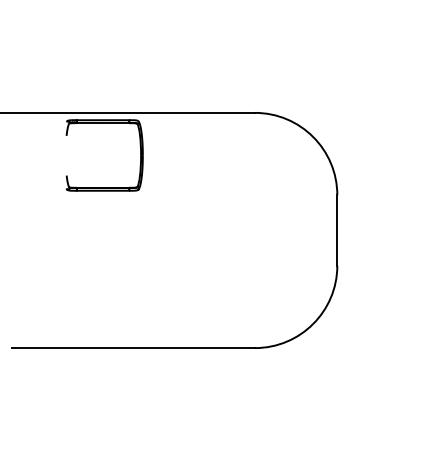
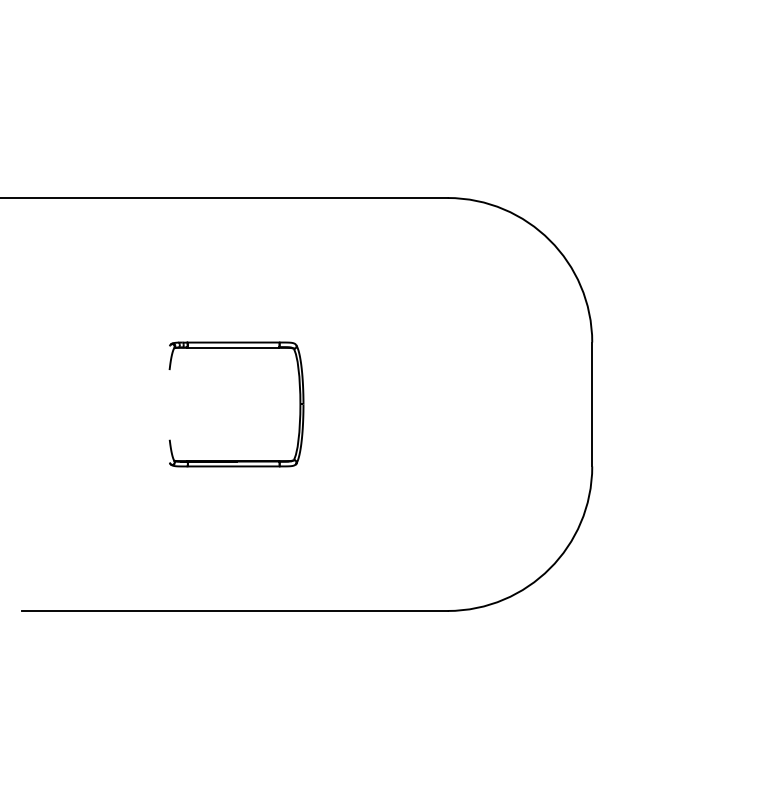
part: (104, 123) -> (236, 348), moved

